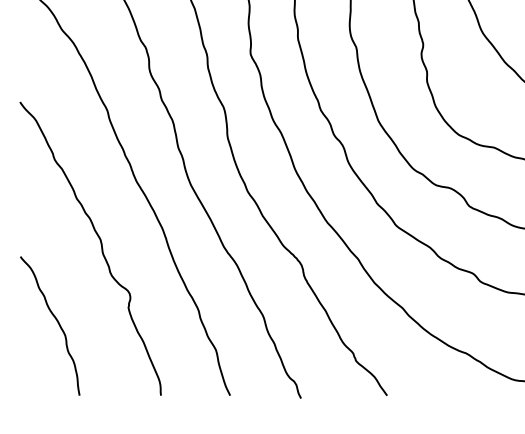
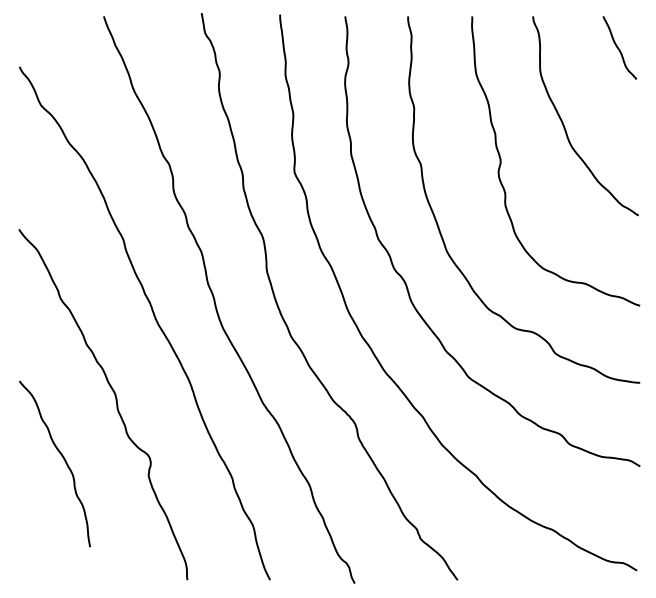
curve: (57, 322) -> (63, 459), moved

